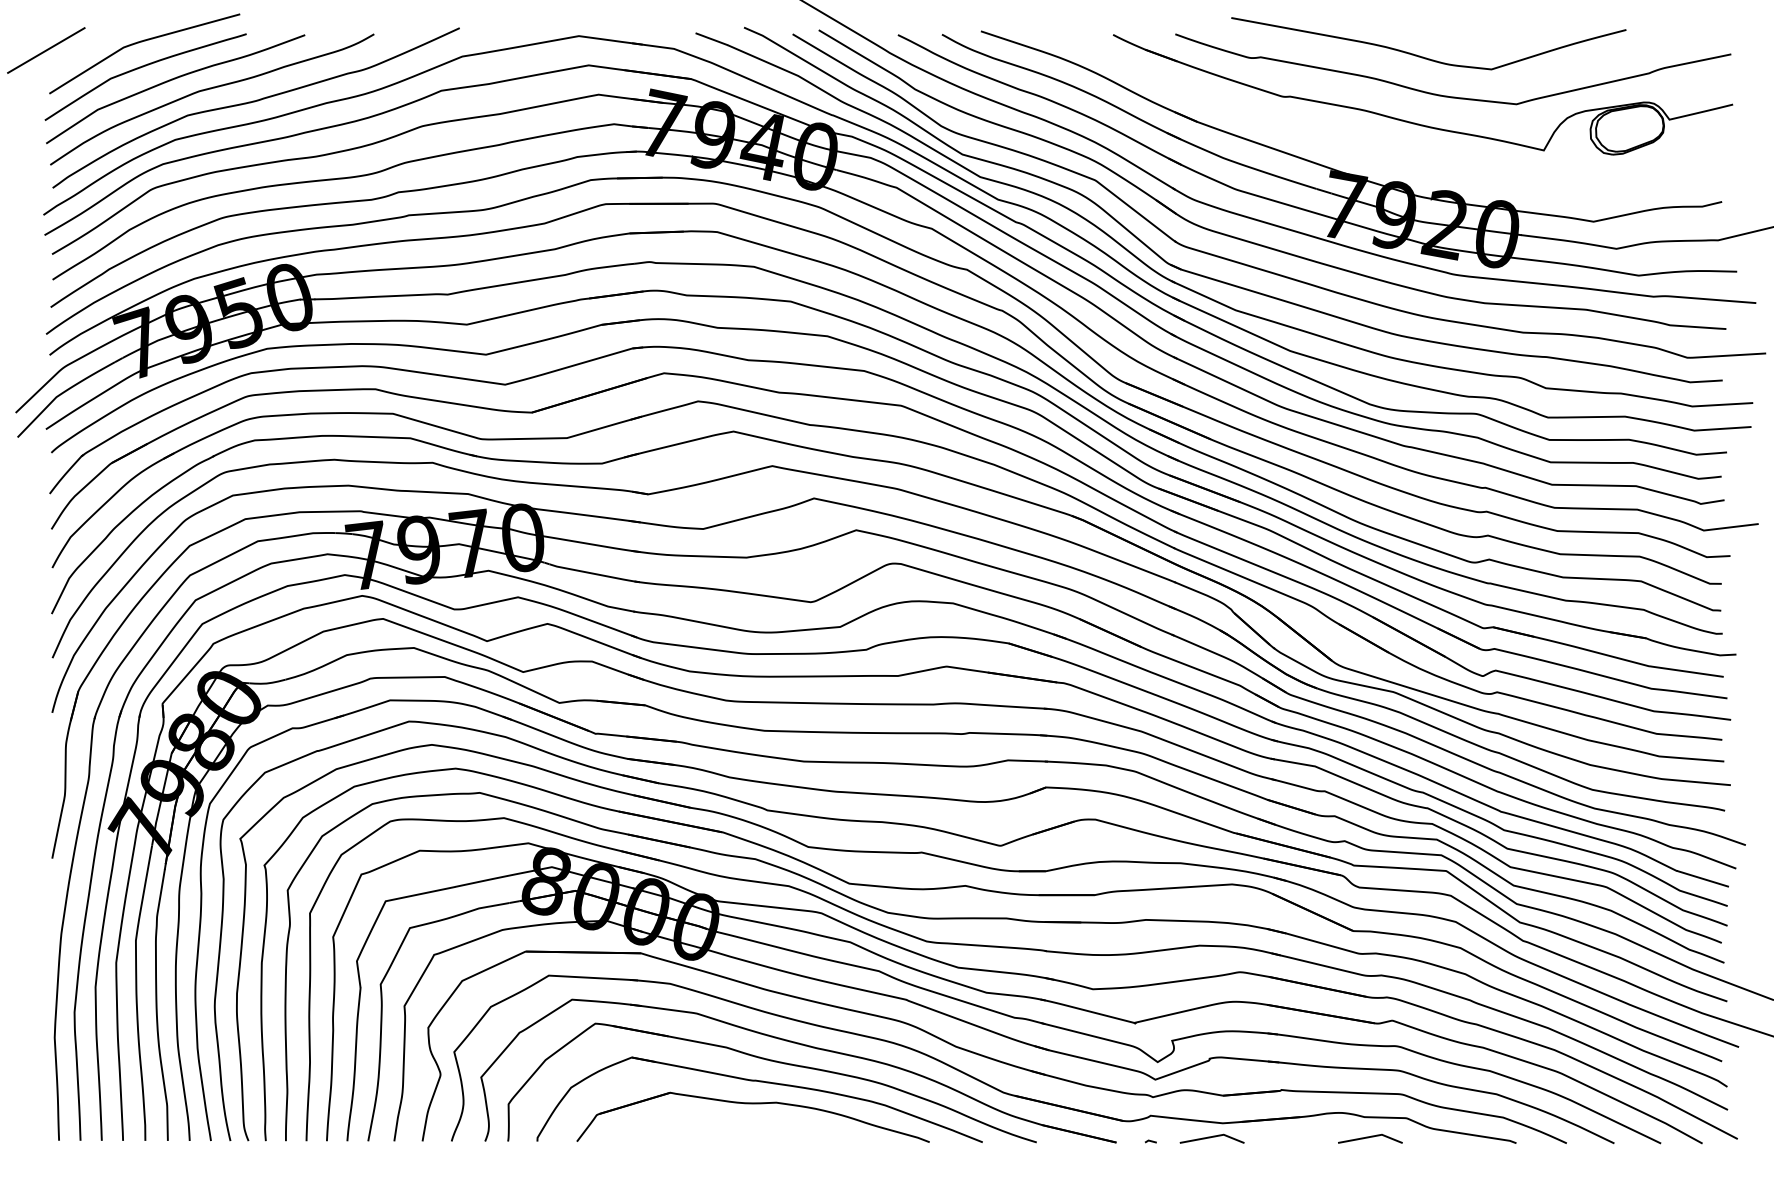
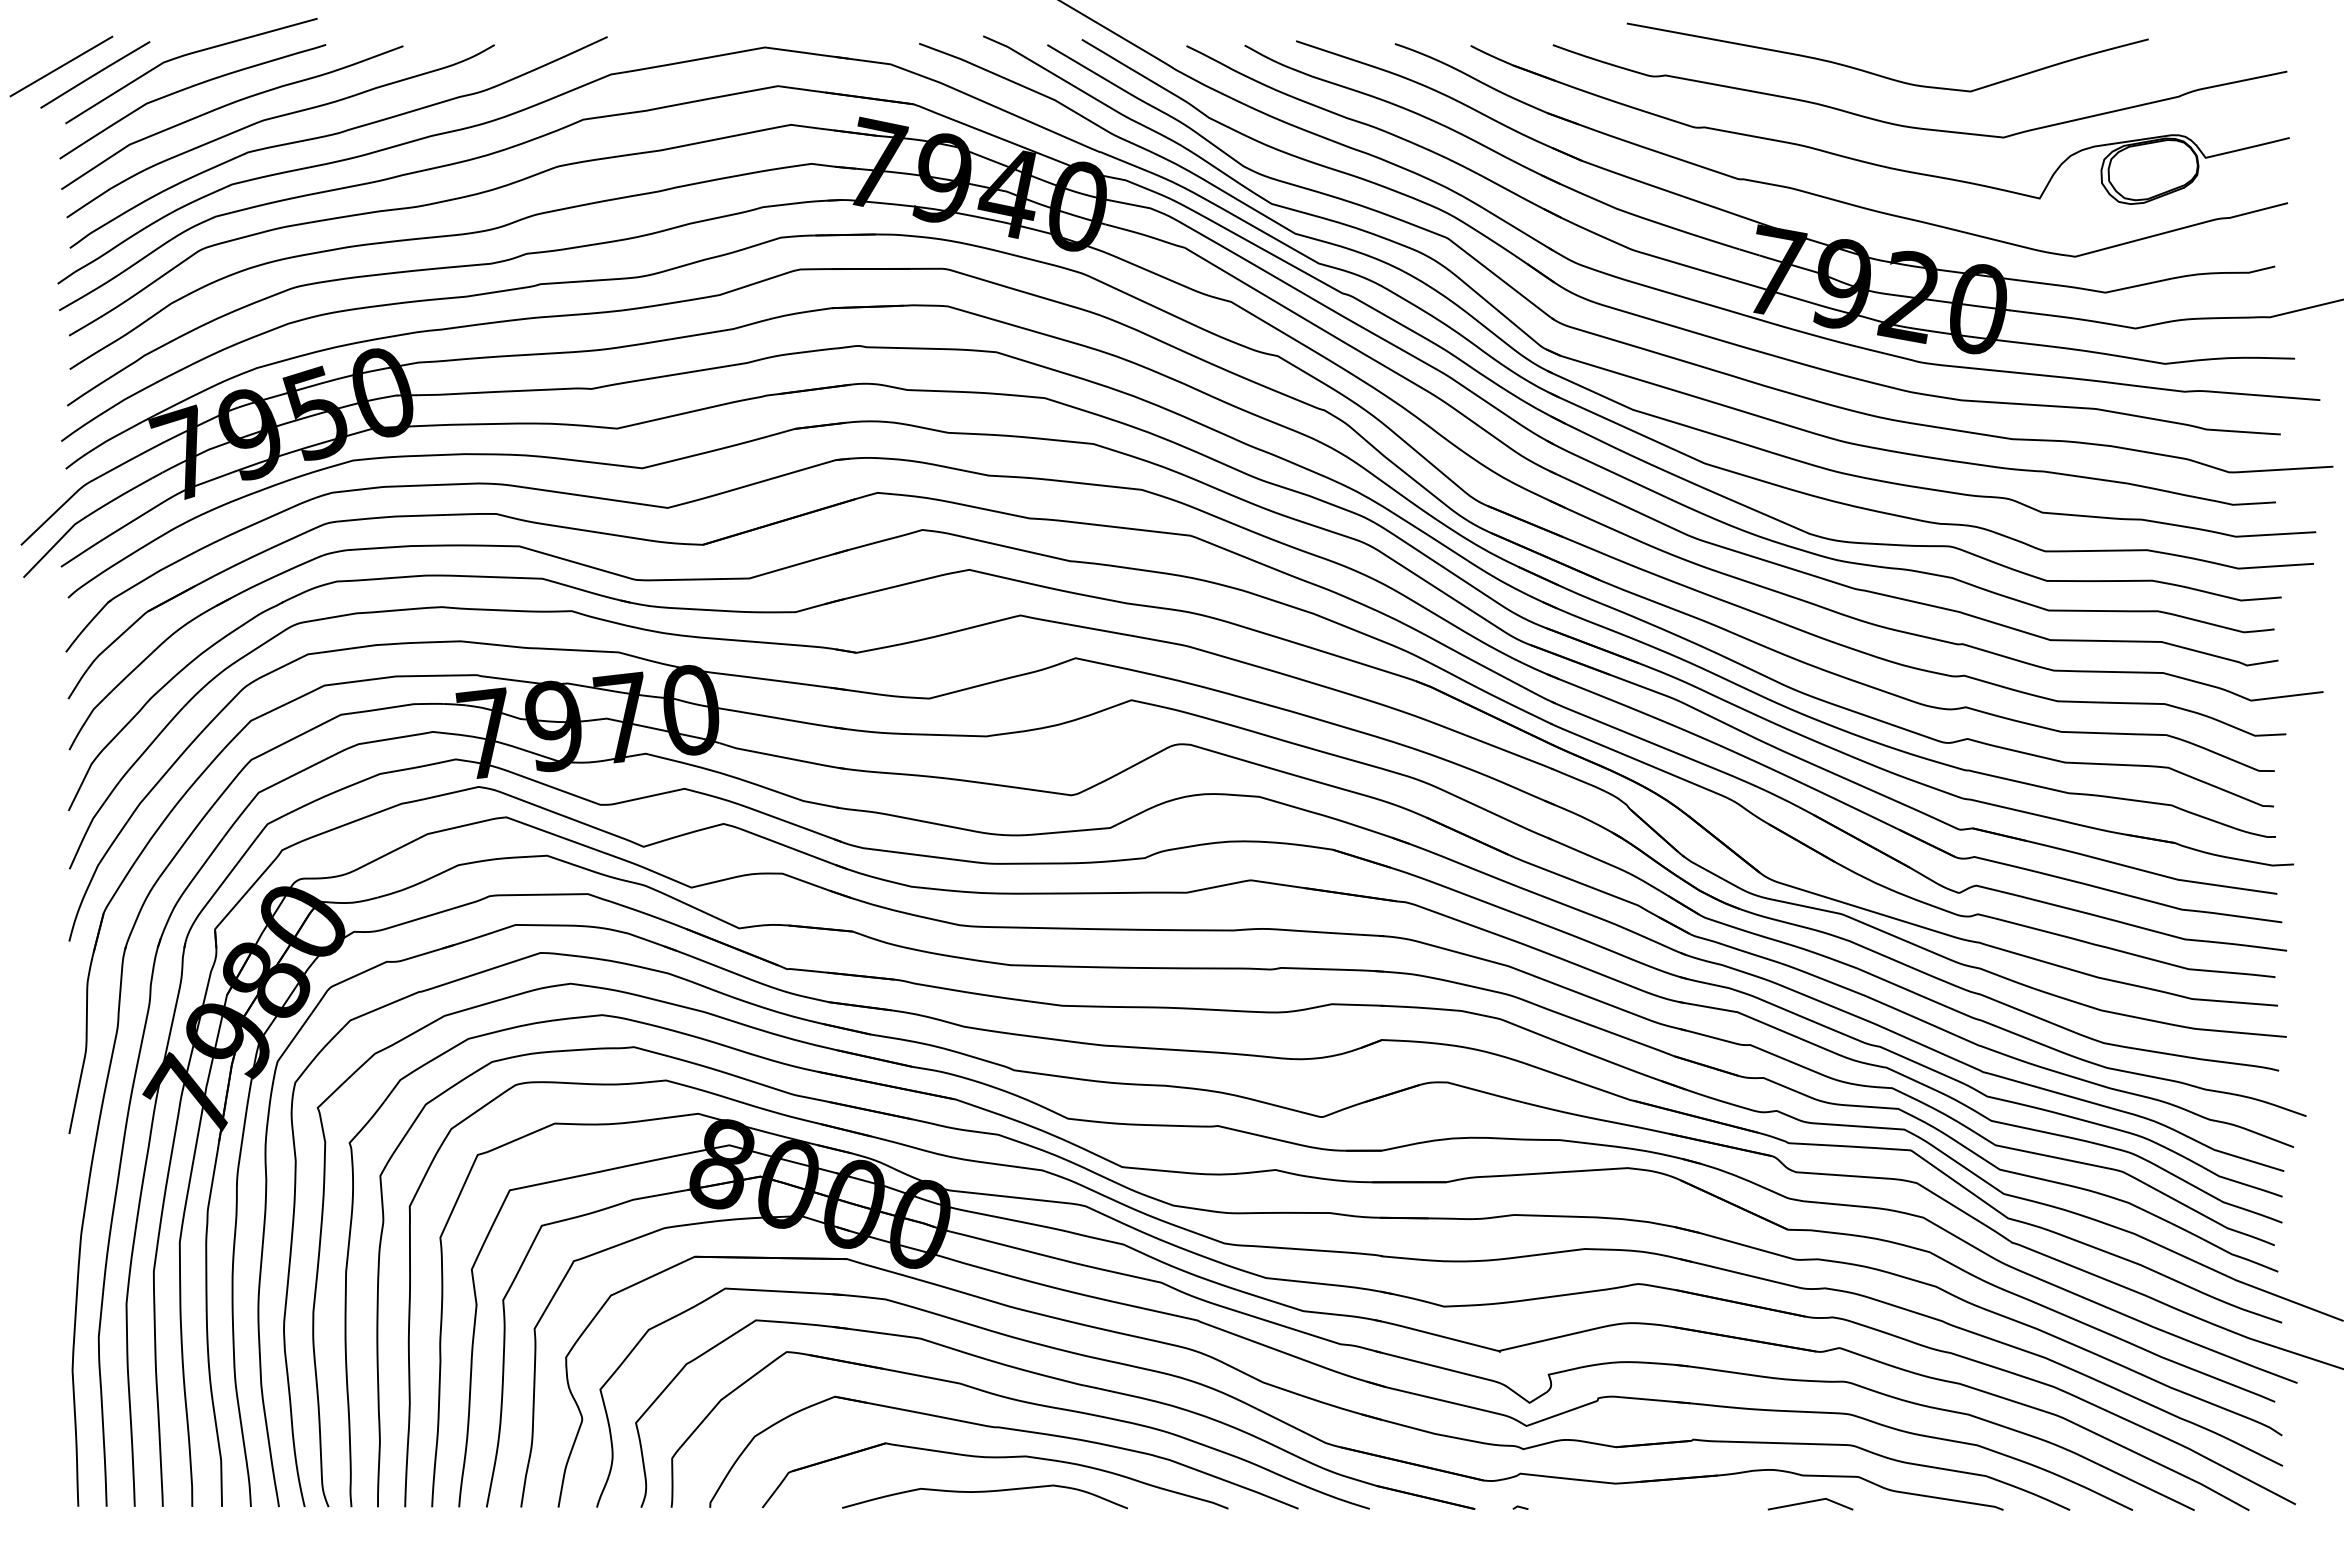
line: (72, 56) -> (95, 74), added
part: (1382, 148) -> (1826, 196), added
curve: (745, 1129) -> (984, 1492), added
line: (1212, 1137) -> (1601, 1502), removed

